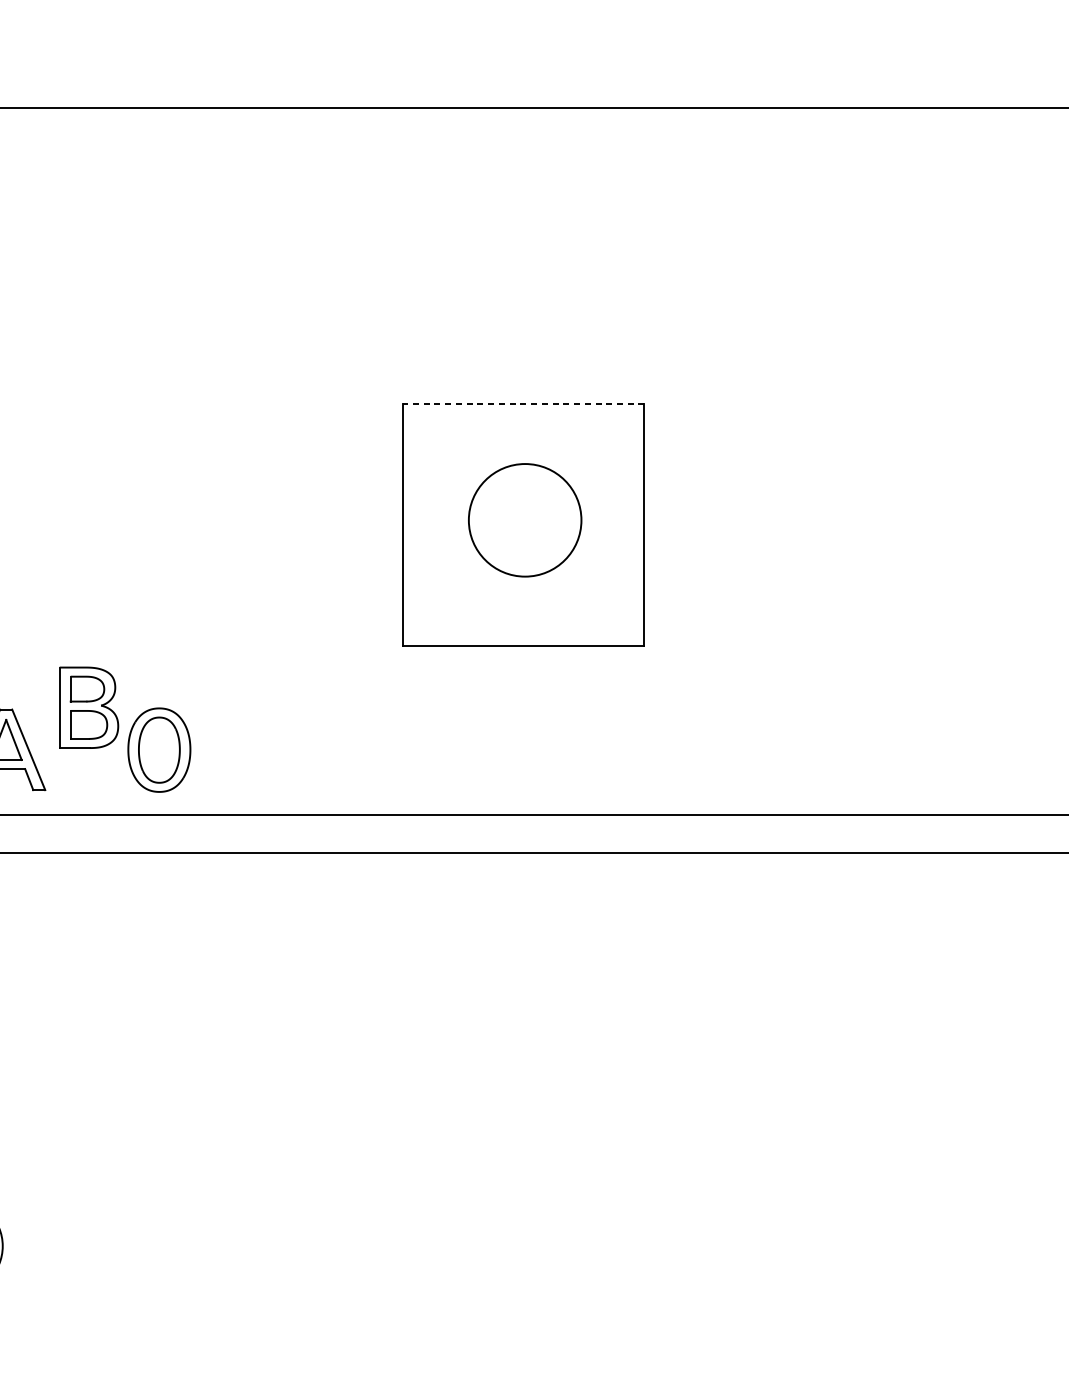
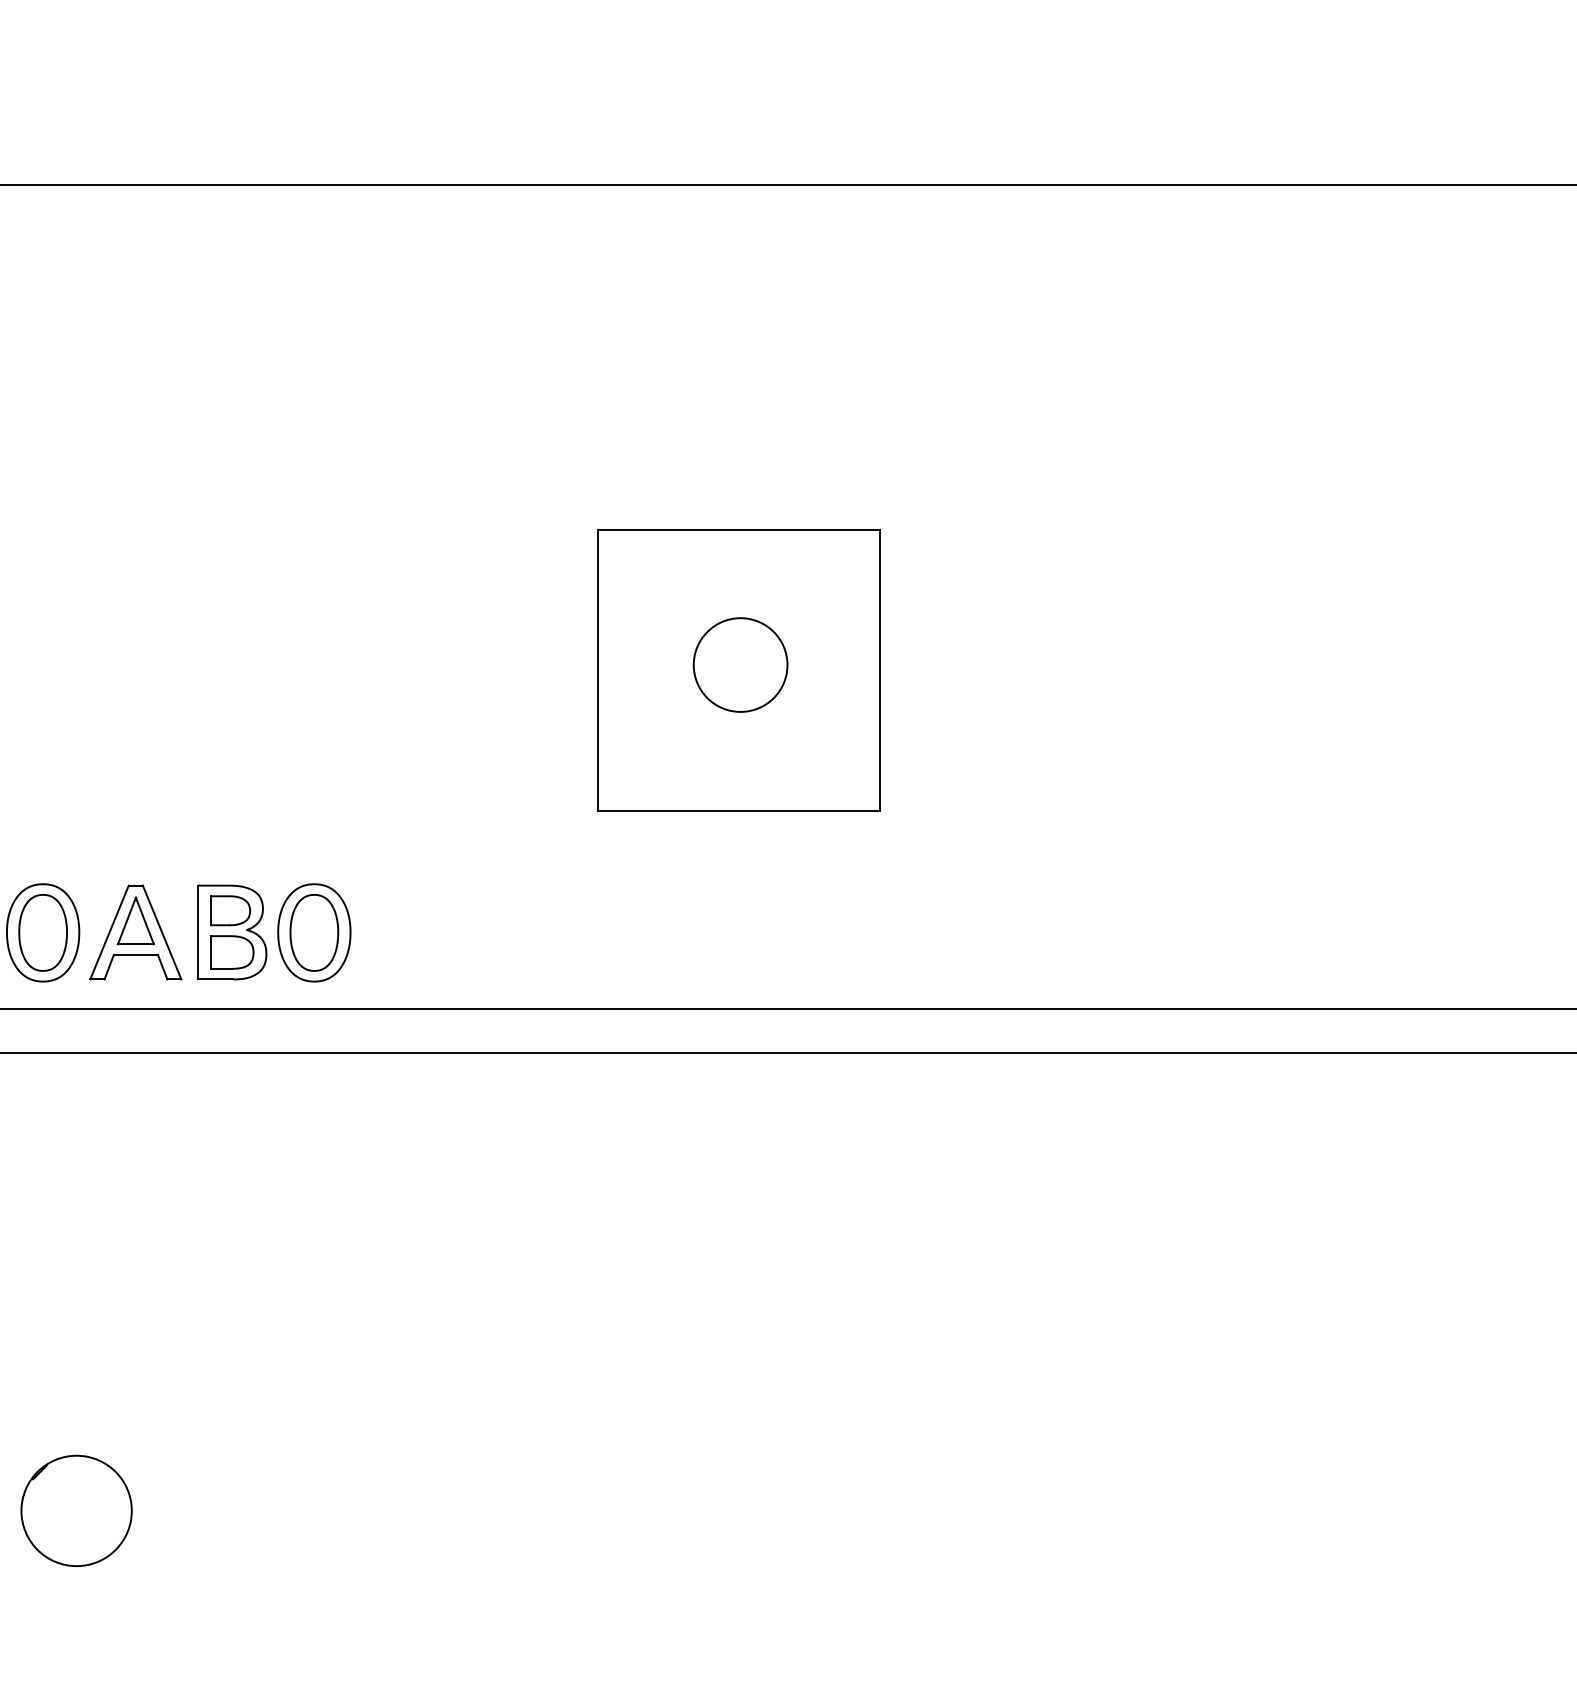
line: (523, 404) -> (738, 529), dashed -> solid
circle: (525, 519) -> (740, 664), size x0.71
part: (89, 707) -> (232, 932), moved

